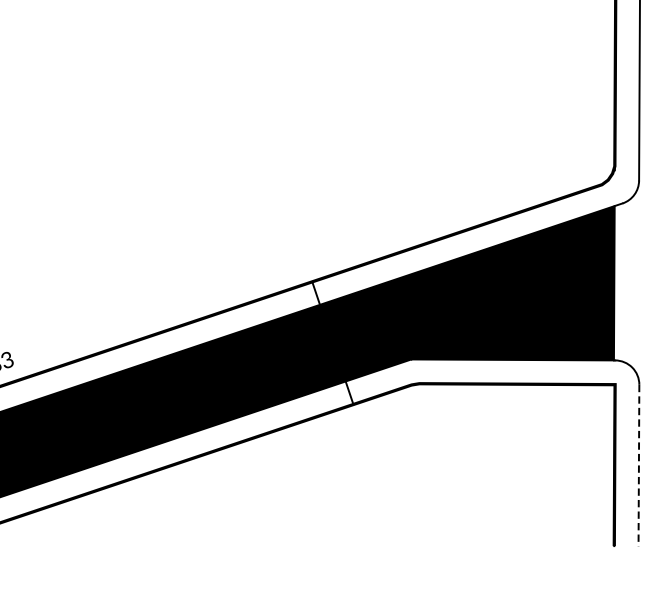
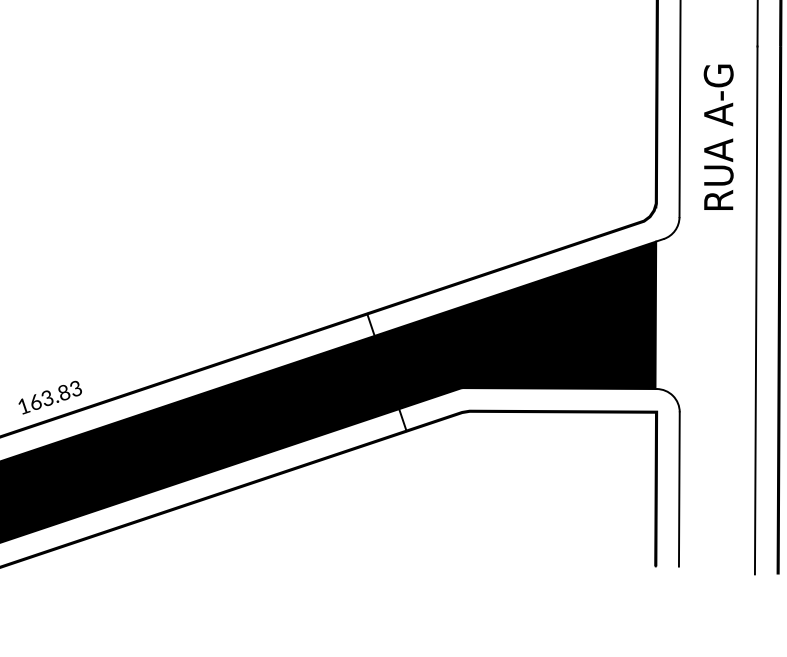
line: (639, 465) -> (679, 489), dashed -> solid

